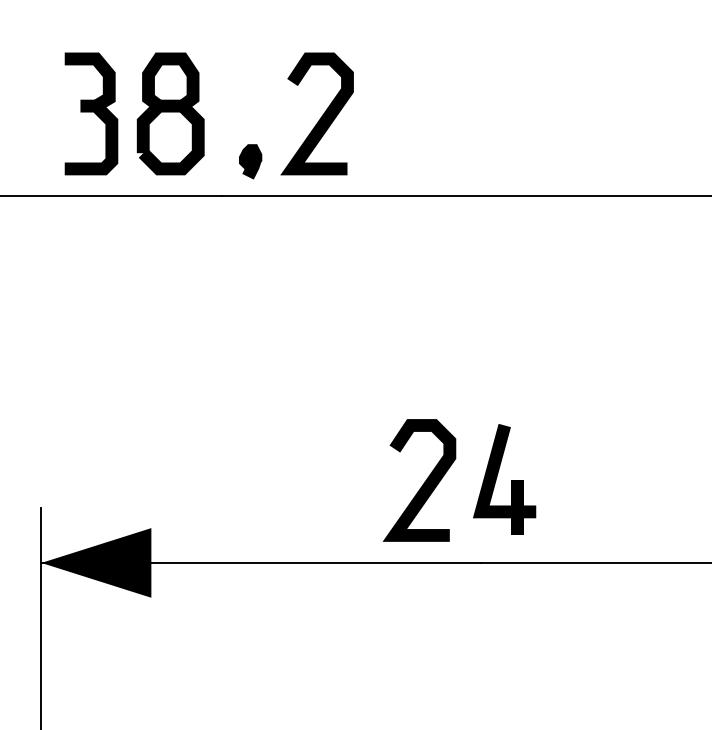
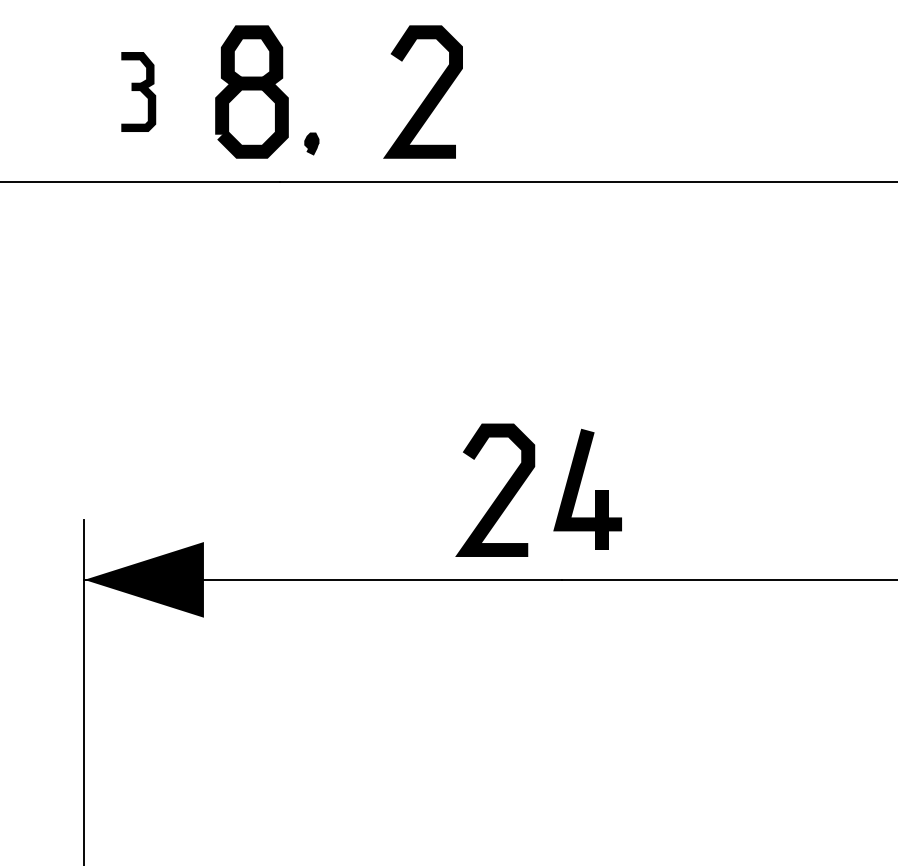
part: (91, 113) -> (138, 91), size x0.6
part: (170, 113) -> (251, 91), moved
curve: (321, 116) -> (427, 94), moved
part: (250, 161) -> (311, 143), size x0.6

